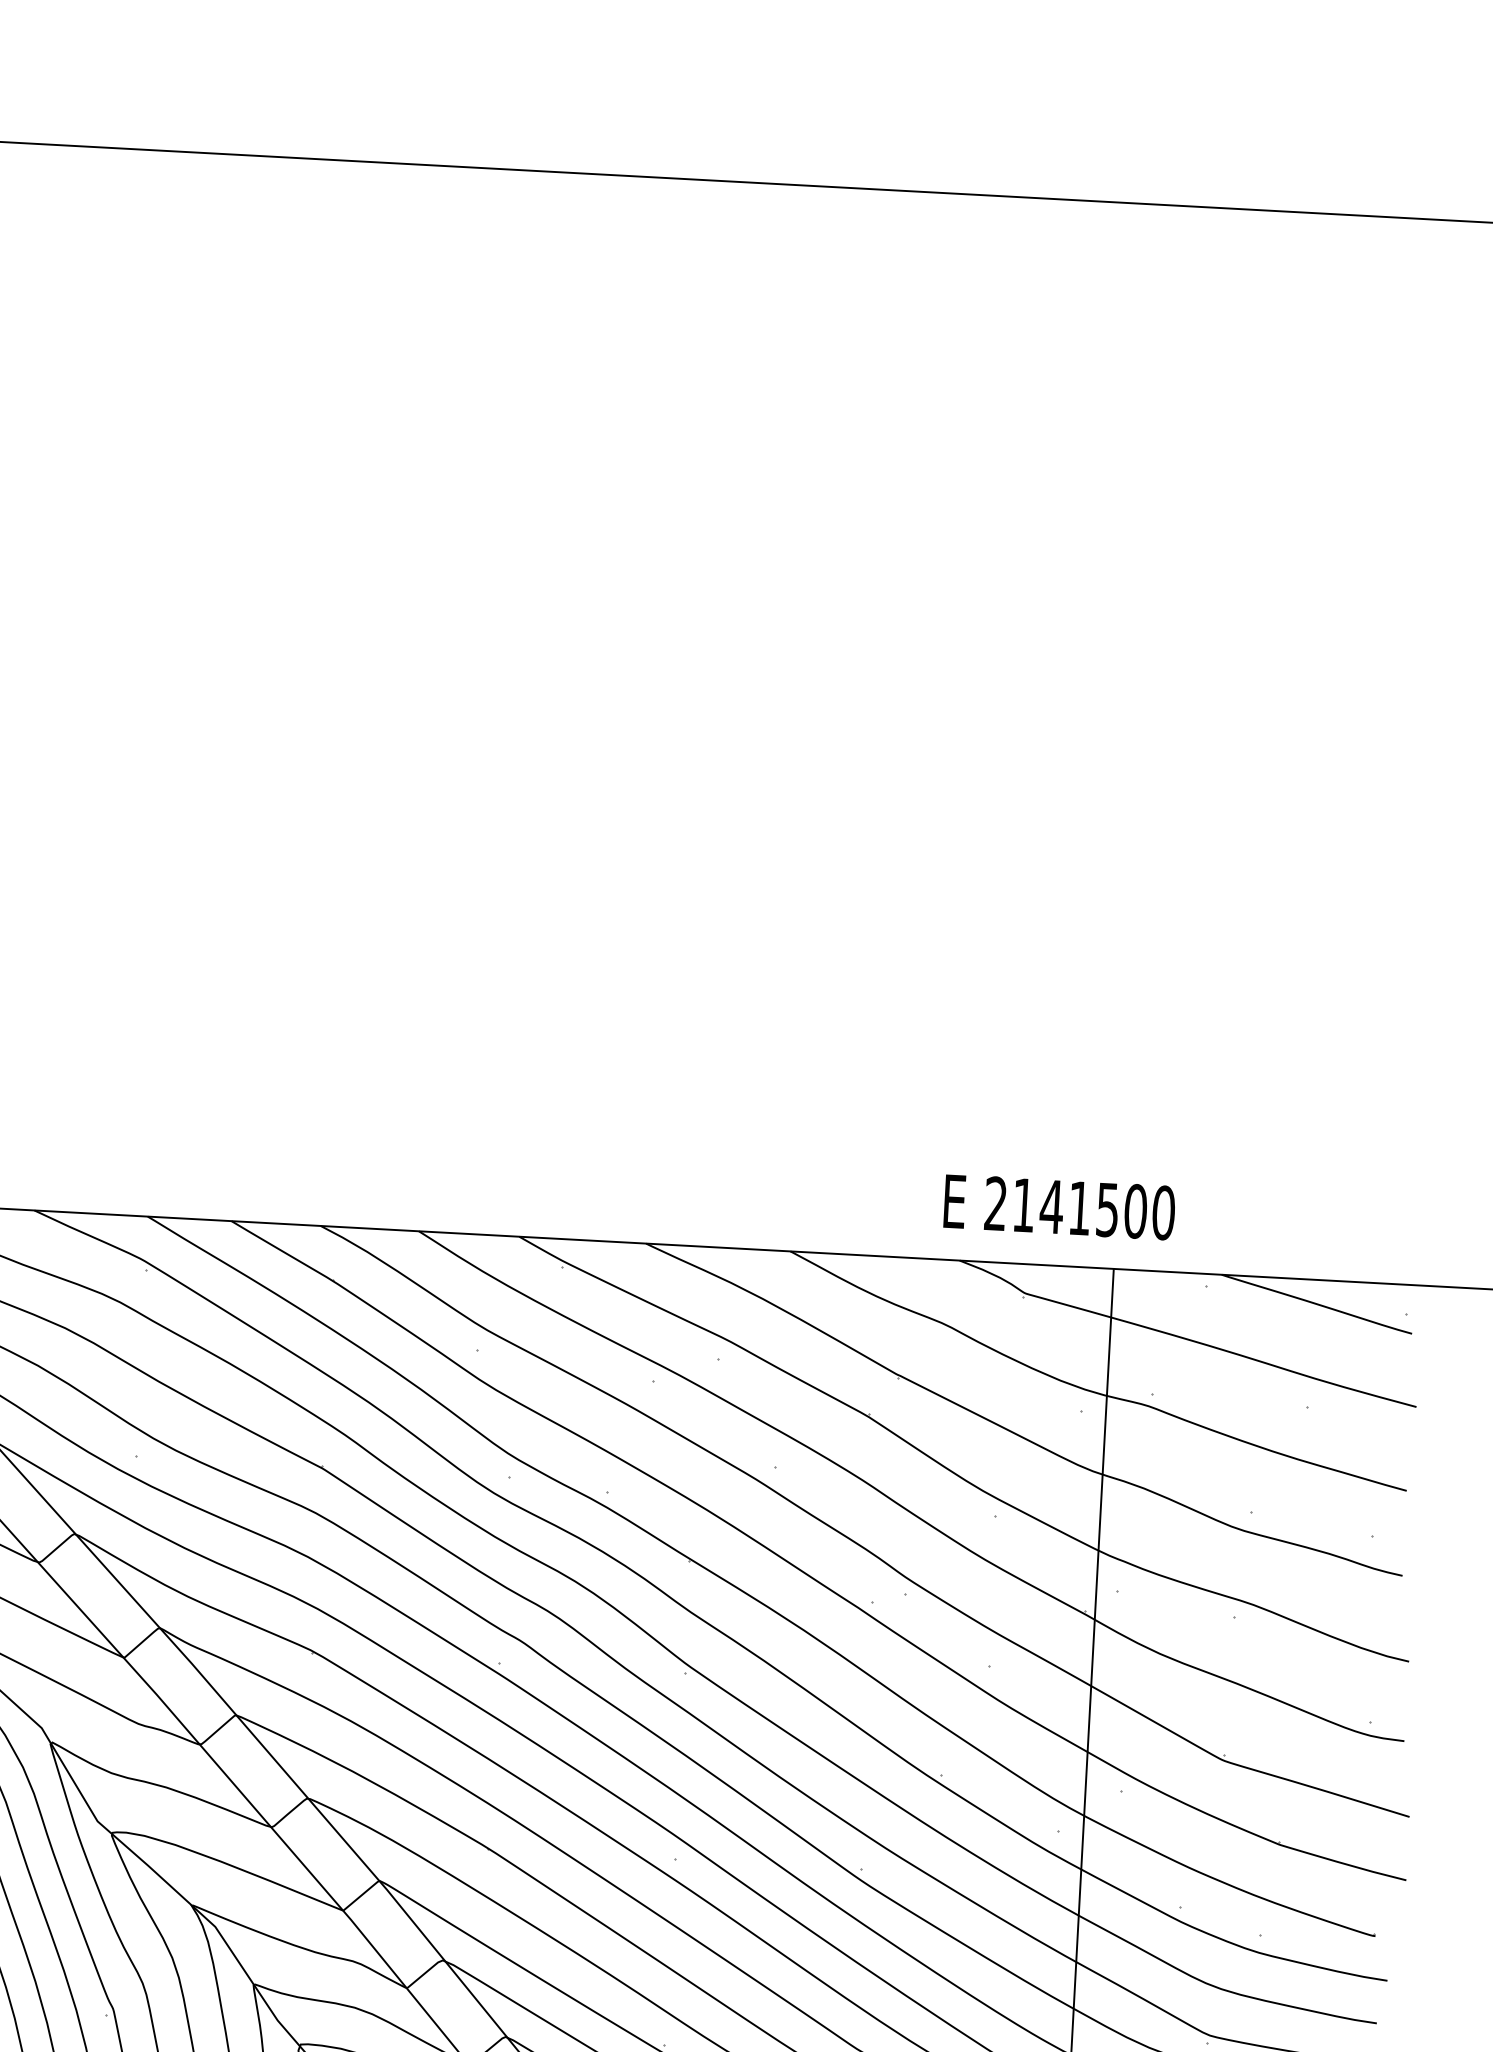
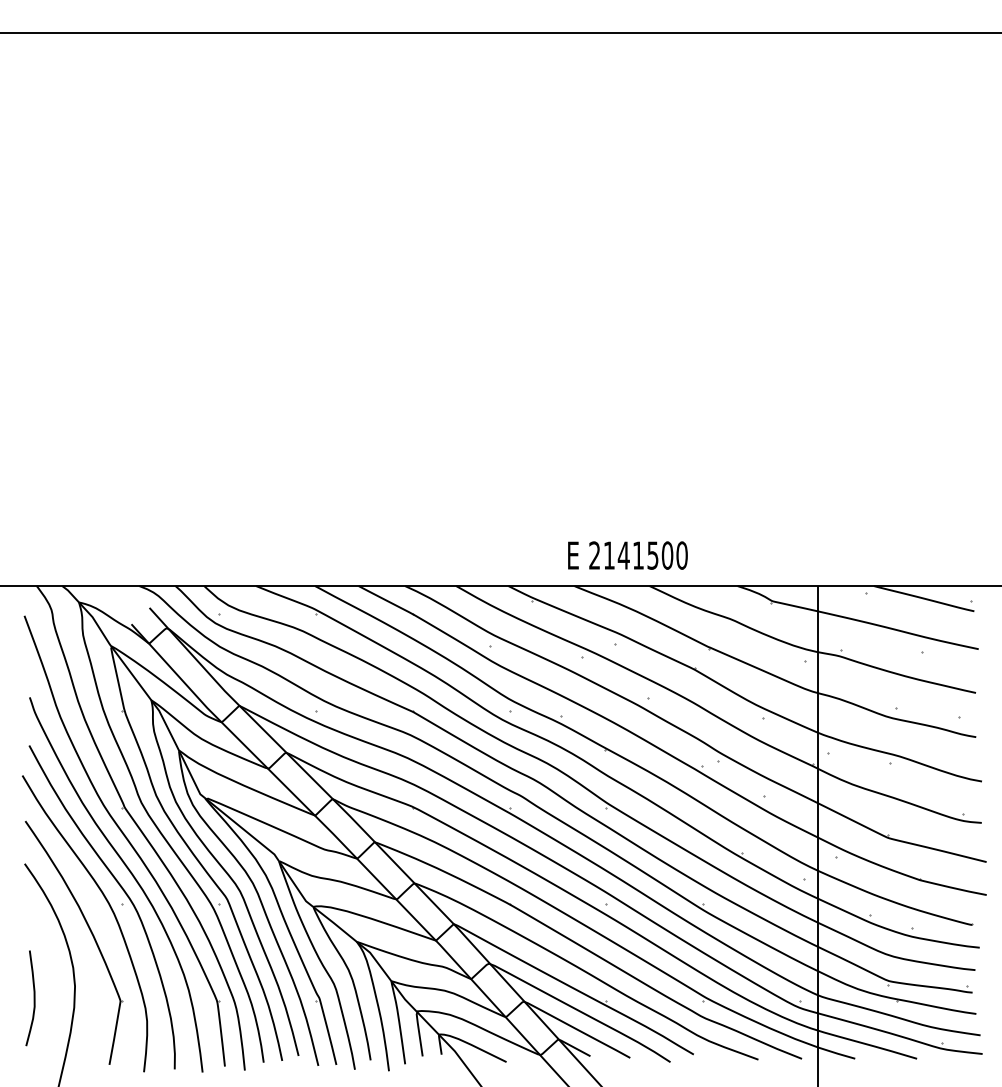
text: (1058, 1207) -> (627, 555), moved

